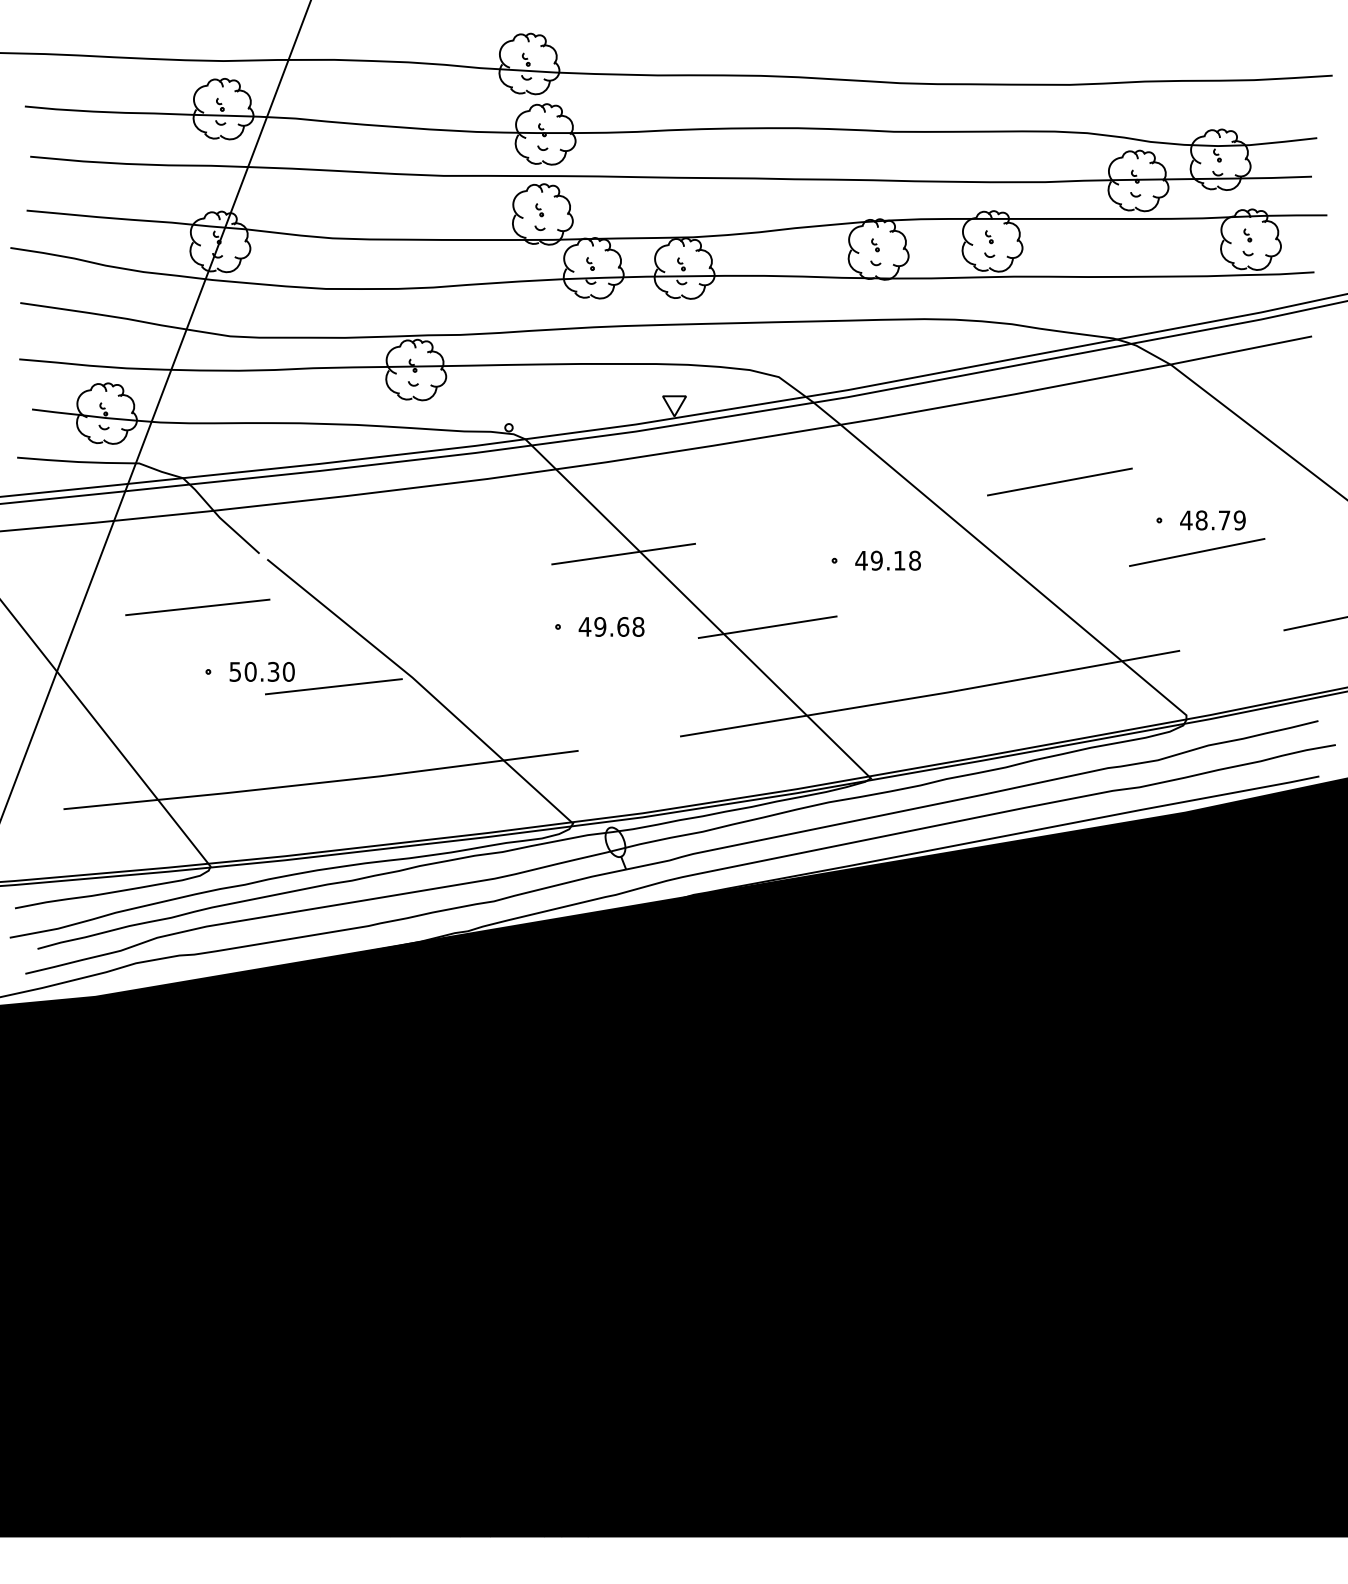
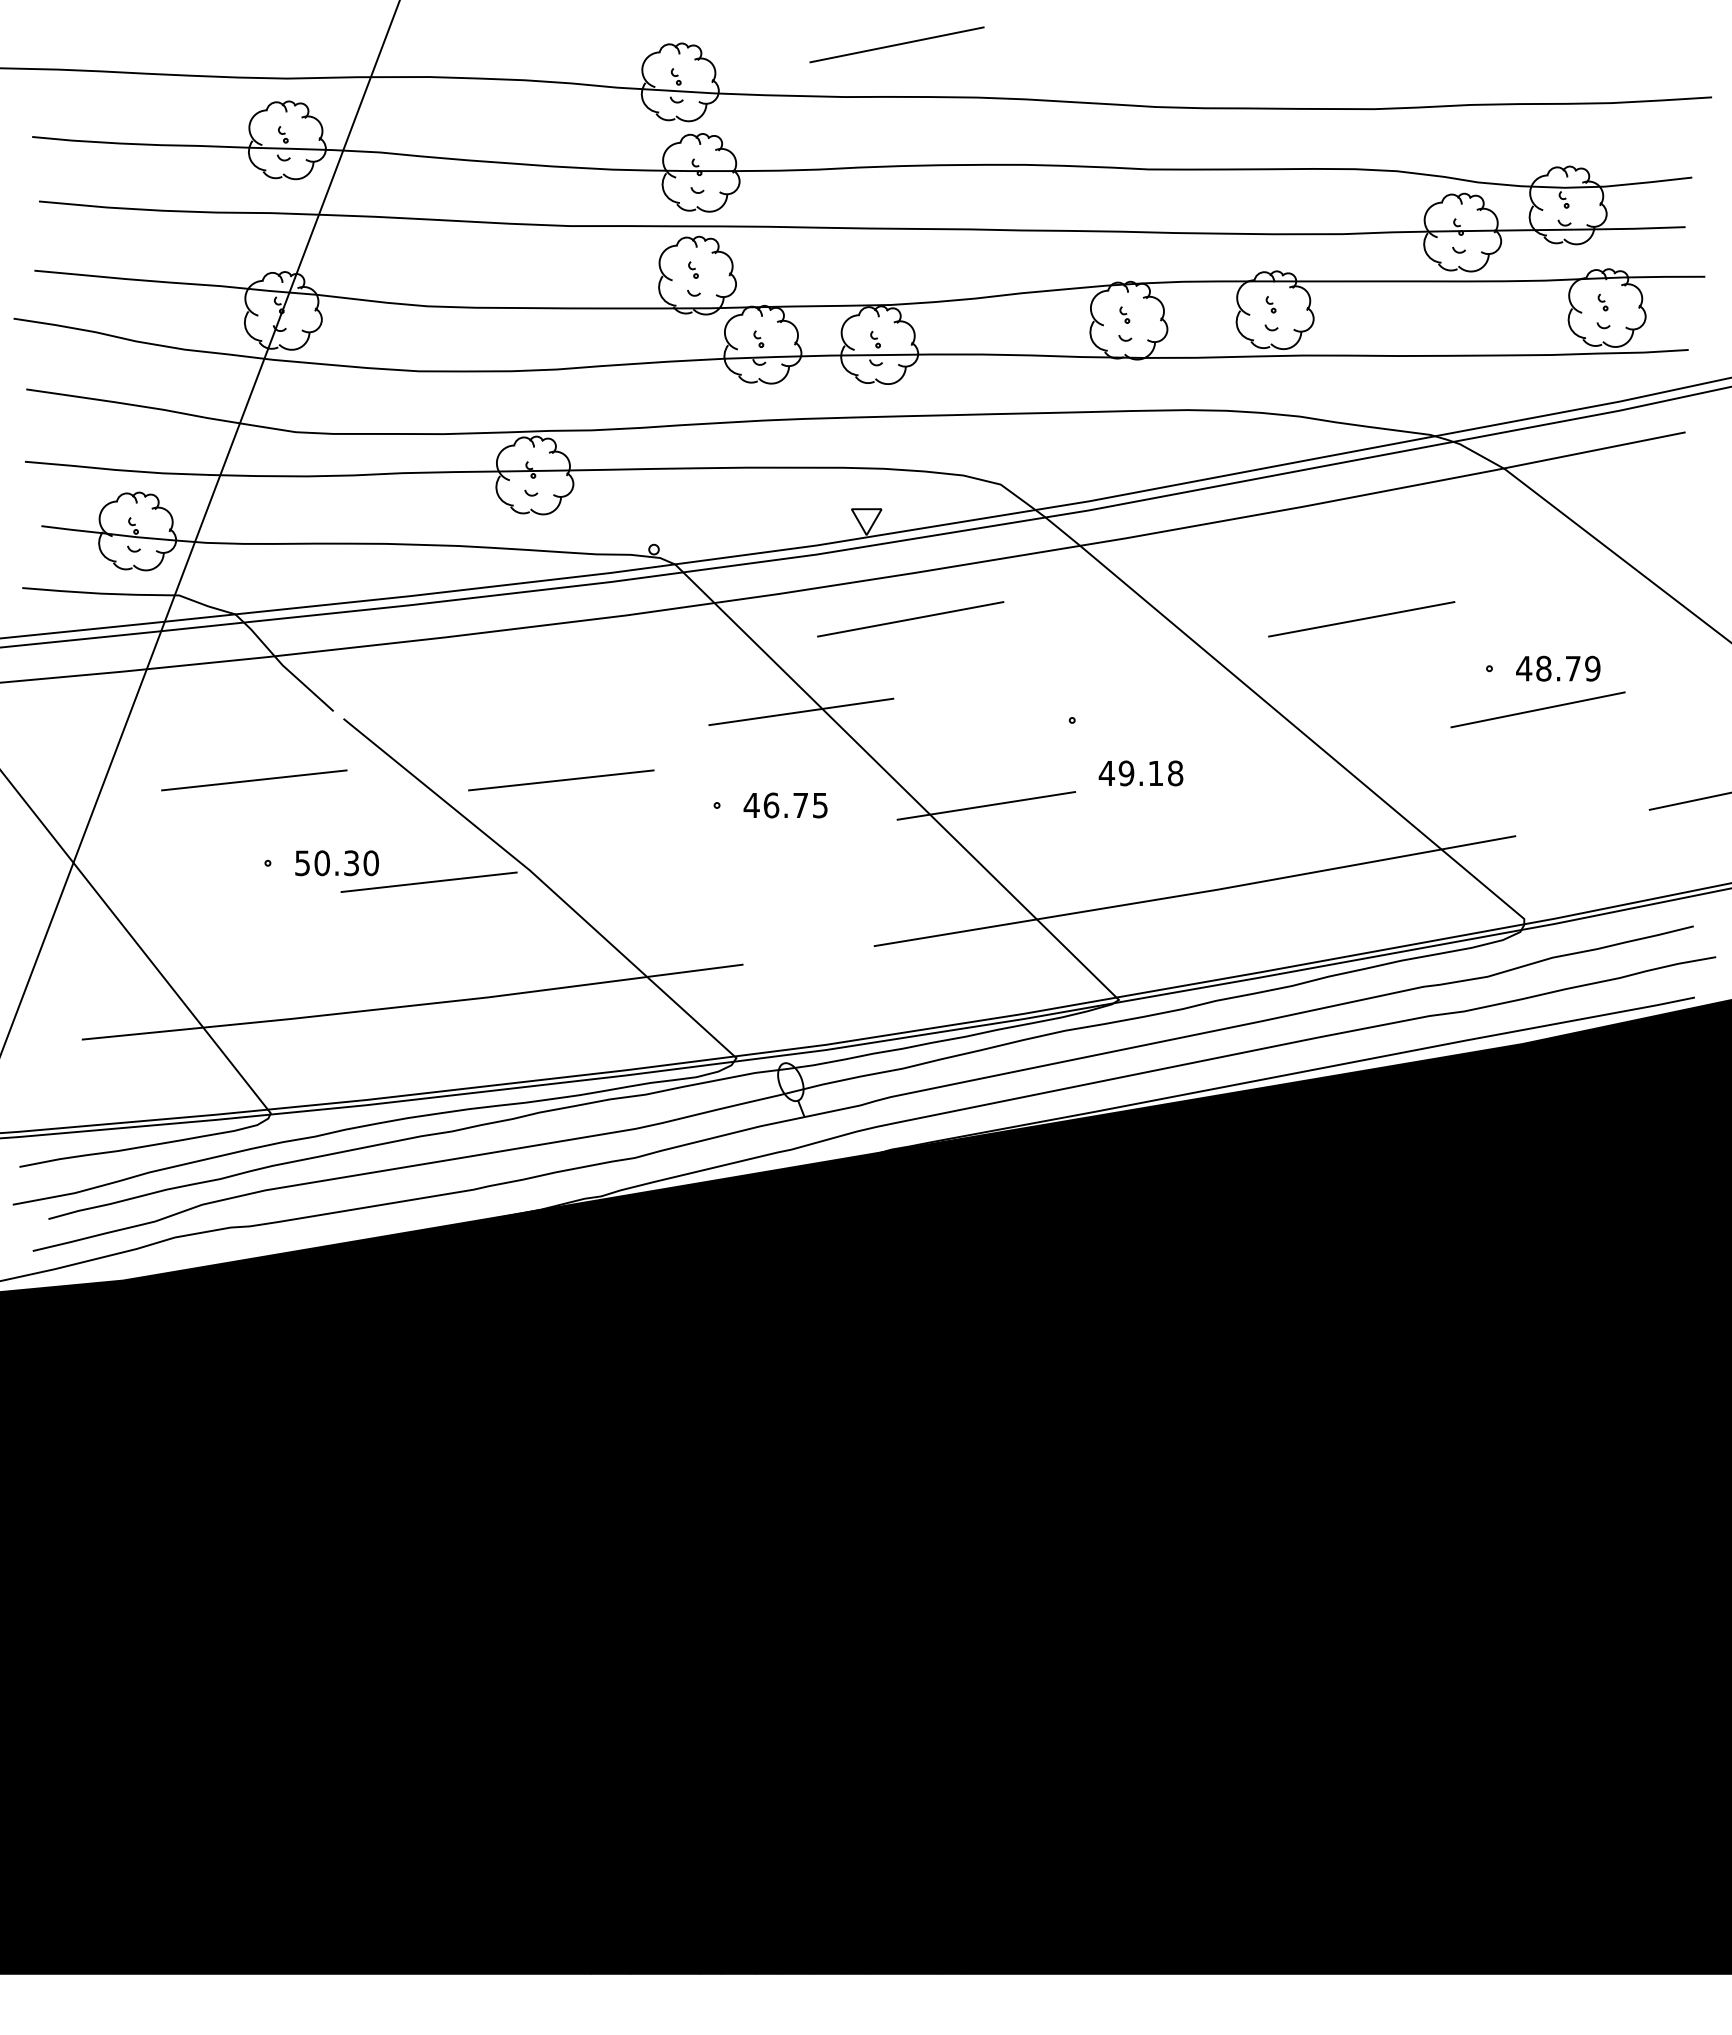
line: (697, 34) -> (896, 44), added
line: (708, 482) -> (910, 619), added
text: (887, 560) -> (1140, 773), moved
line: (436, 607) -> (561, 780), added
text: (619, 626) -> (795, 805), 49.68 -> 46.75

